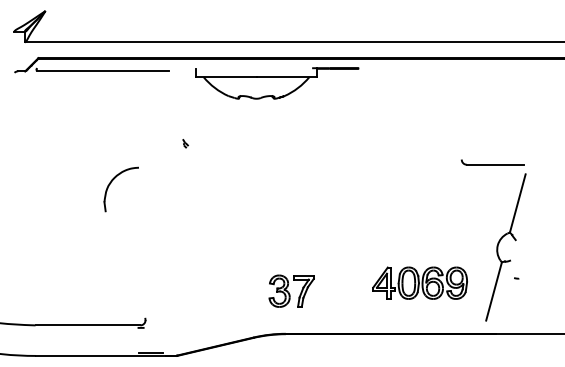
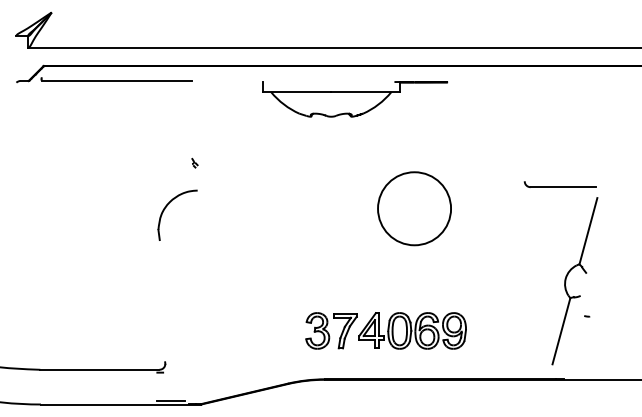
part: (277, 83) -> (355, 99), moved
part: (185, 143) -> (194, 163), moved
part: (111, 183) -> (166, 208), moved
circle: (364, 183) -> (414, 208), added
part: (419, 282) -> (411, 330), moved

